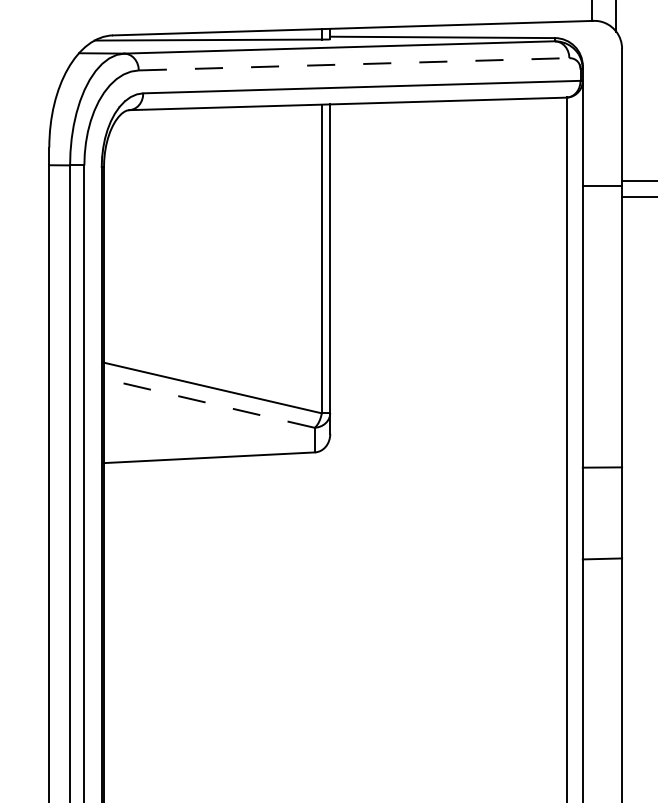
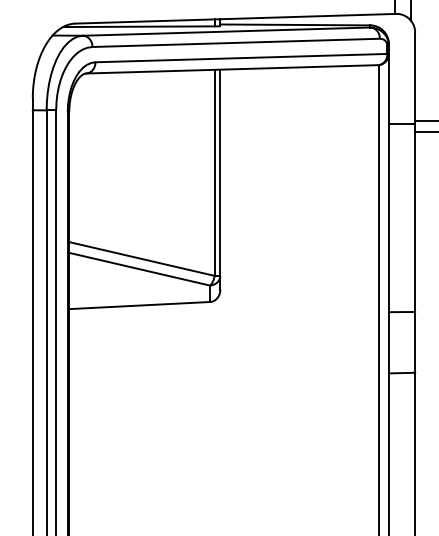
line: (354, 63) -> (236, 42), dashed -> solid
line: (209, 403) -> (139, 269), dashed -> solid

